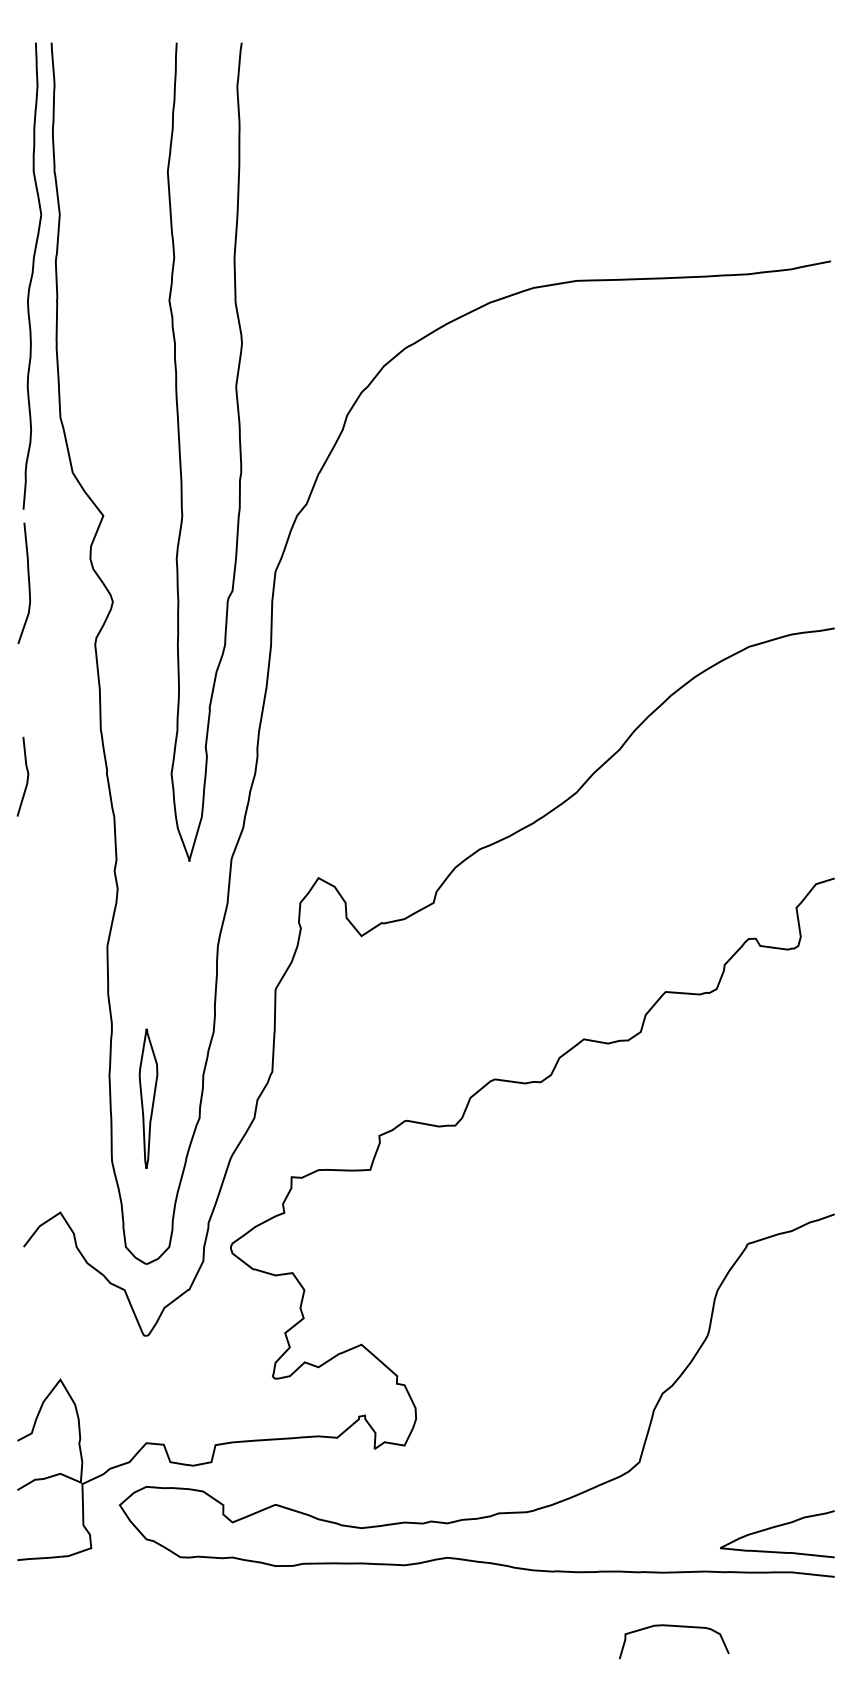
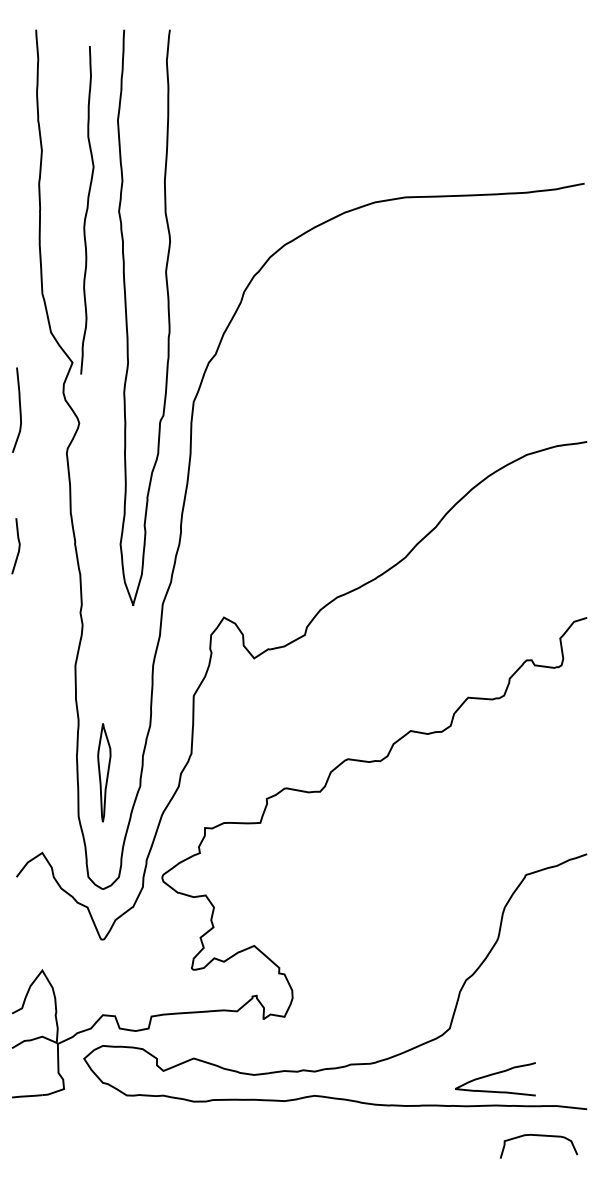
curve: (32, 275) -> (87, 209), moved
curve: (777, 1527) -> (495, 1074), moved
curve: (678, 1627) -> (541, 1136), moved

